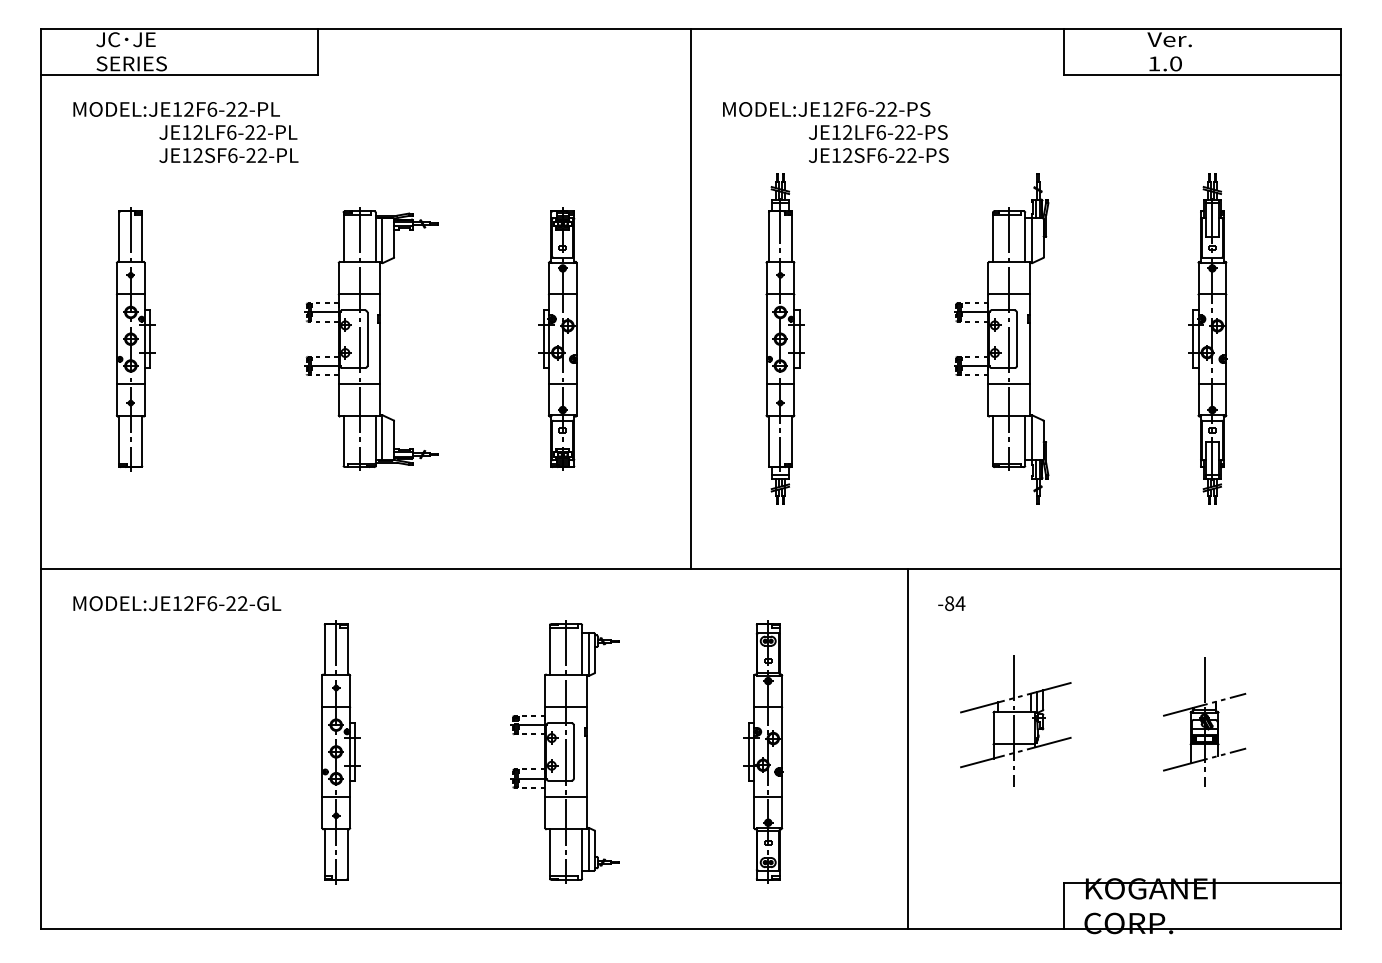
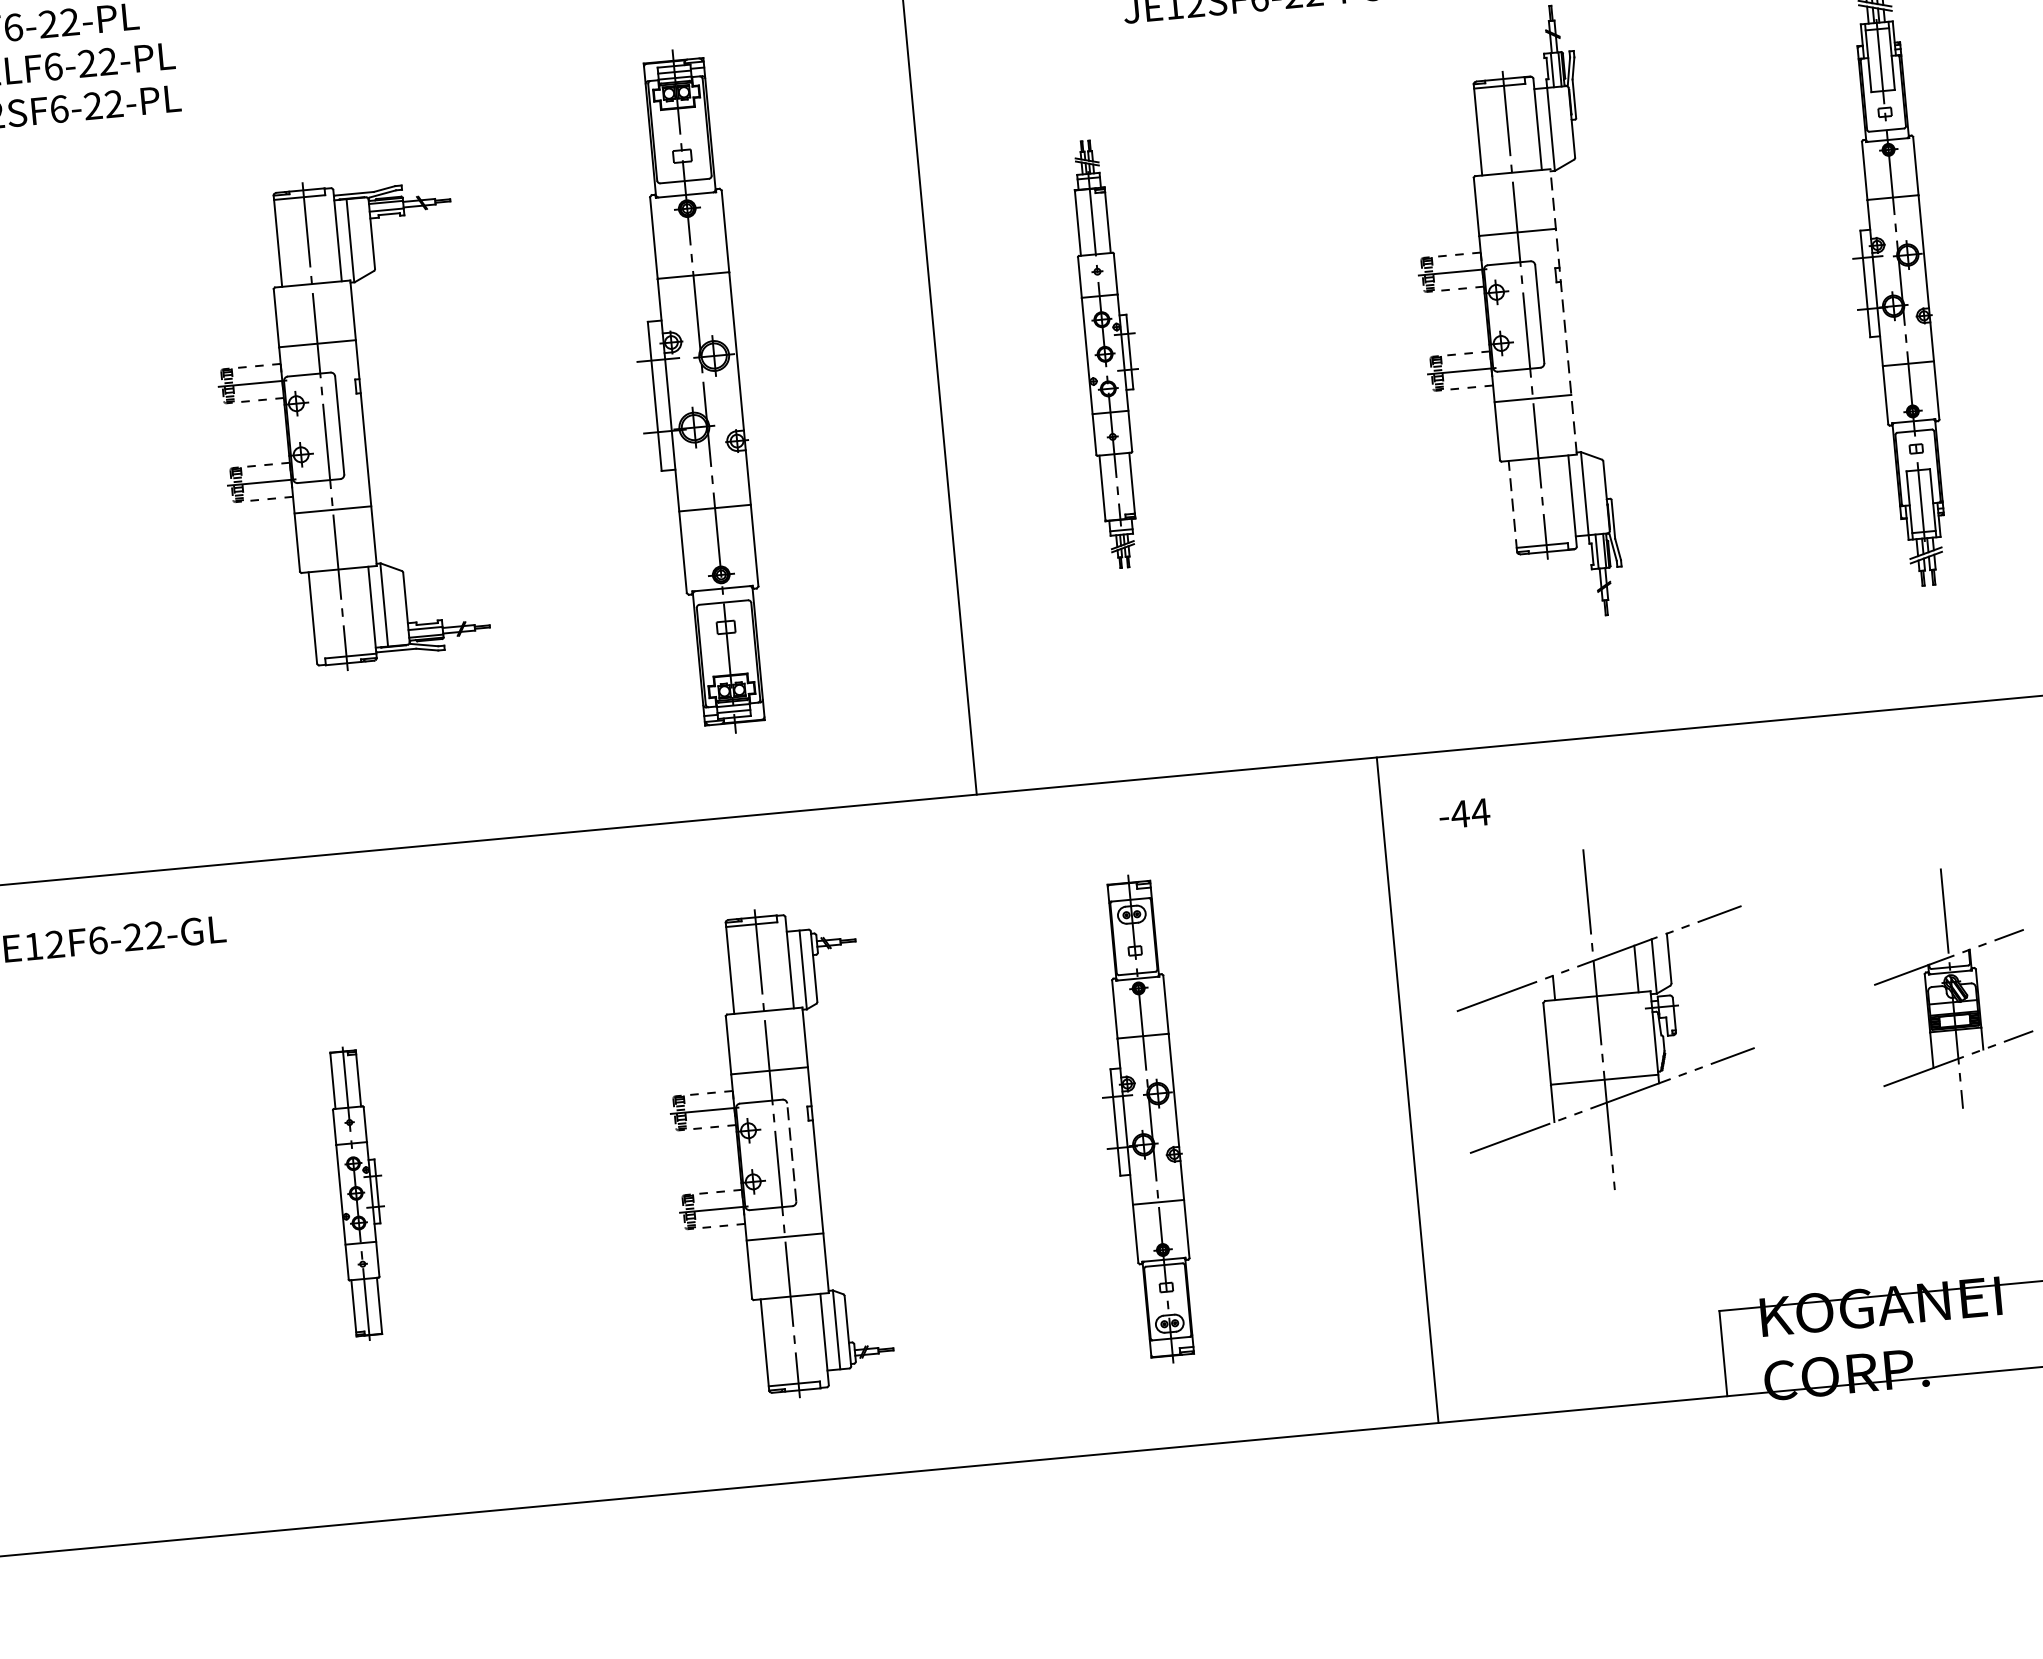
part: (557, 338) -> (690, 391), size x1.4
part: (784, 338) -> (1110, 352), size x0.7
line: (1029, 338) -> (1562, 310), solid -> dashed
line: (993, 441) -> (1513, 507), solid -> dashed
text: (949, 603) -> (1460, 813), -84 -> -44
part: (1015, 720) -> (1602, 1018), size x1.4
line: (573, 751) -> (790, 1151), solid -> dashed
part: (340, 752) -> (360, 1193), size x0.6

